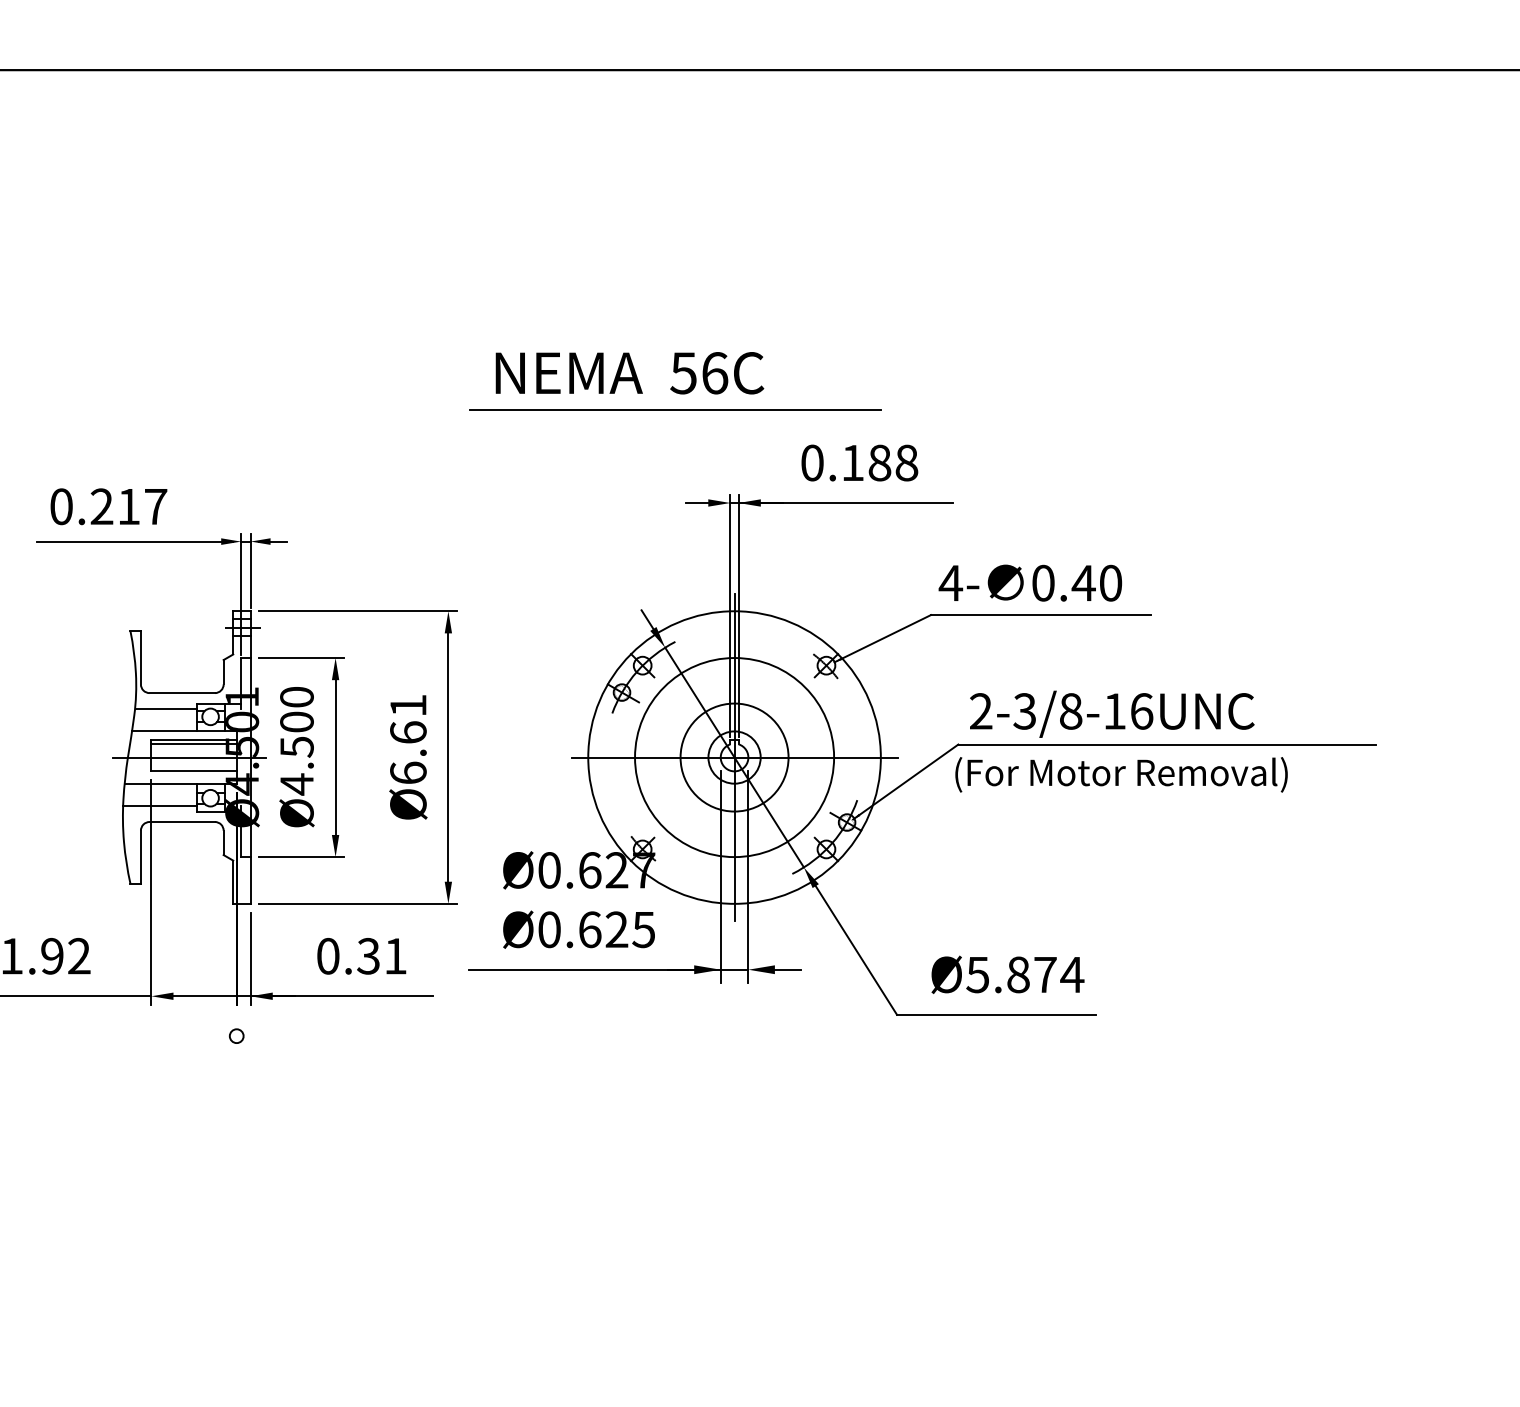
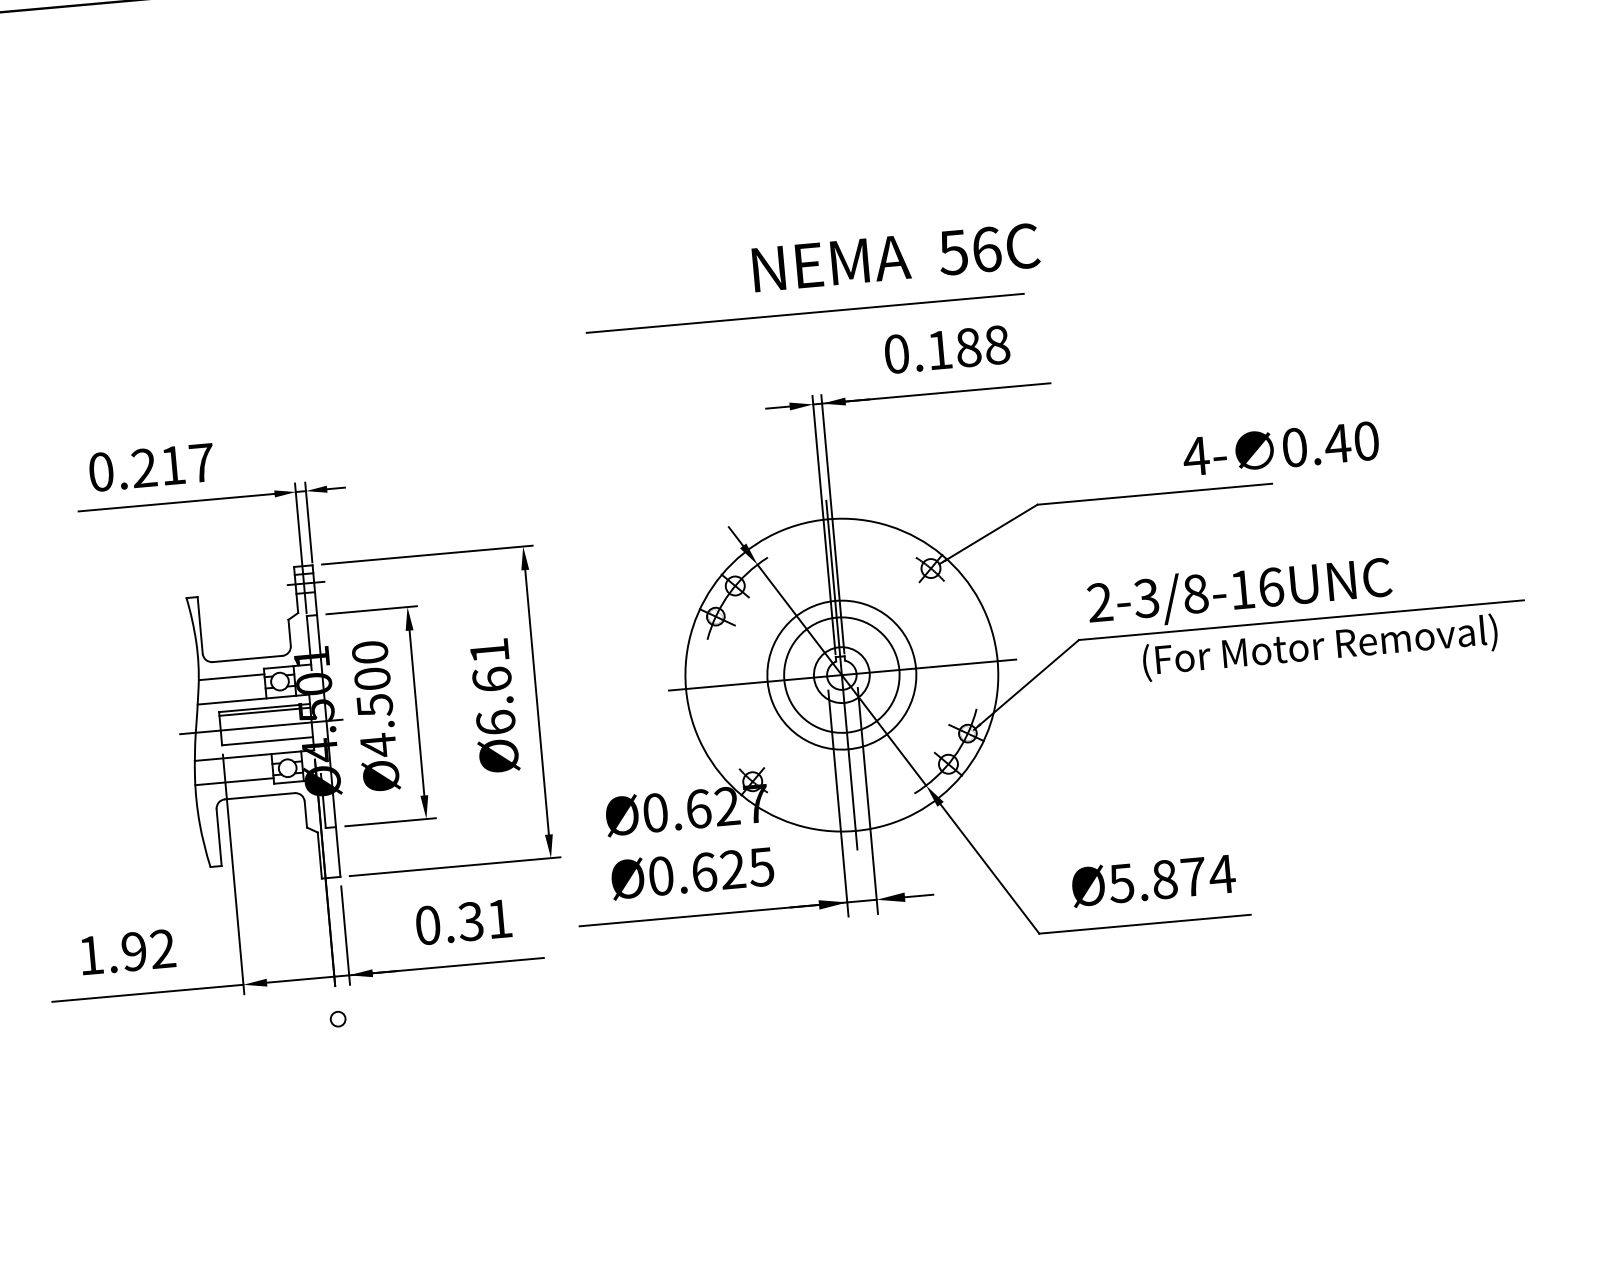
text: (629, 373) -> (895, 258), moved
line: (675, 409) -> (805, 312), moved
text: (1030, 582) -> (1280, 448), moved
circle: (734, 757) -> (841, 675), size x0.7
text: (1121, 774) -> (1320, 647), moved

